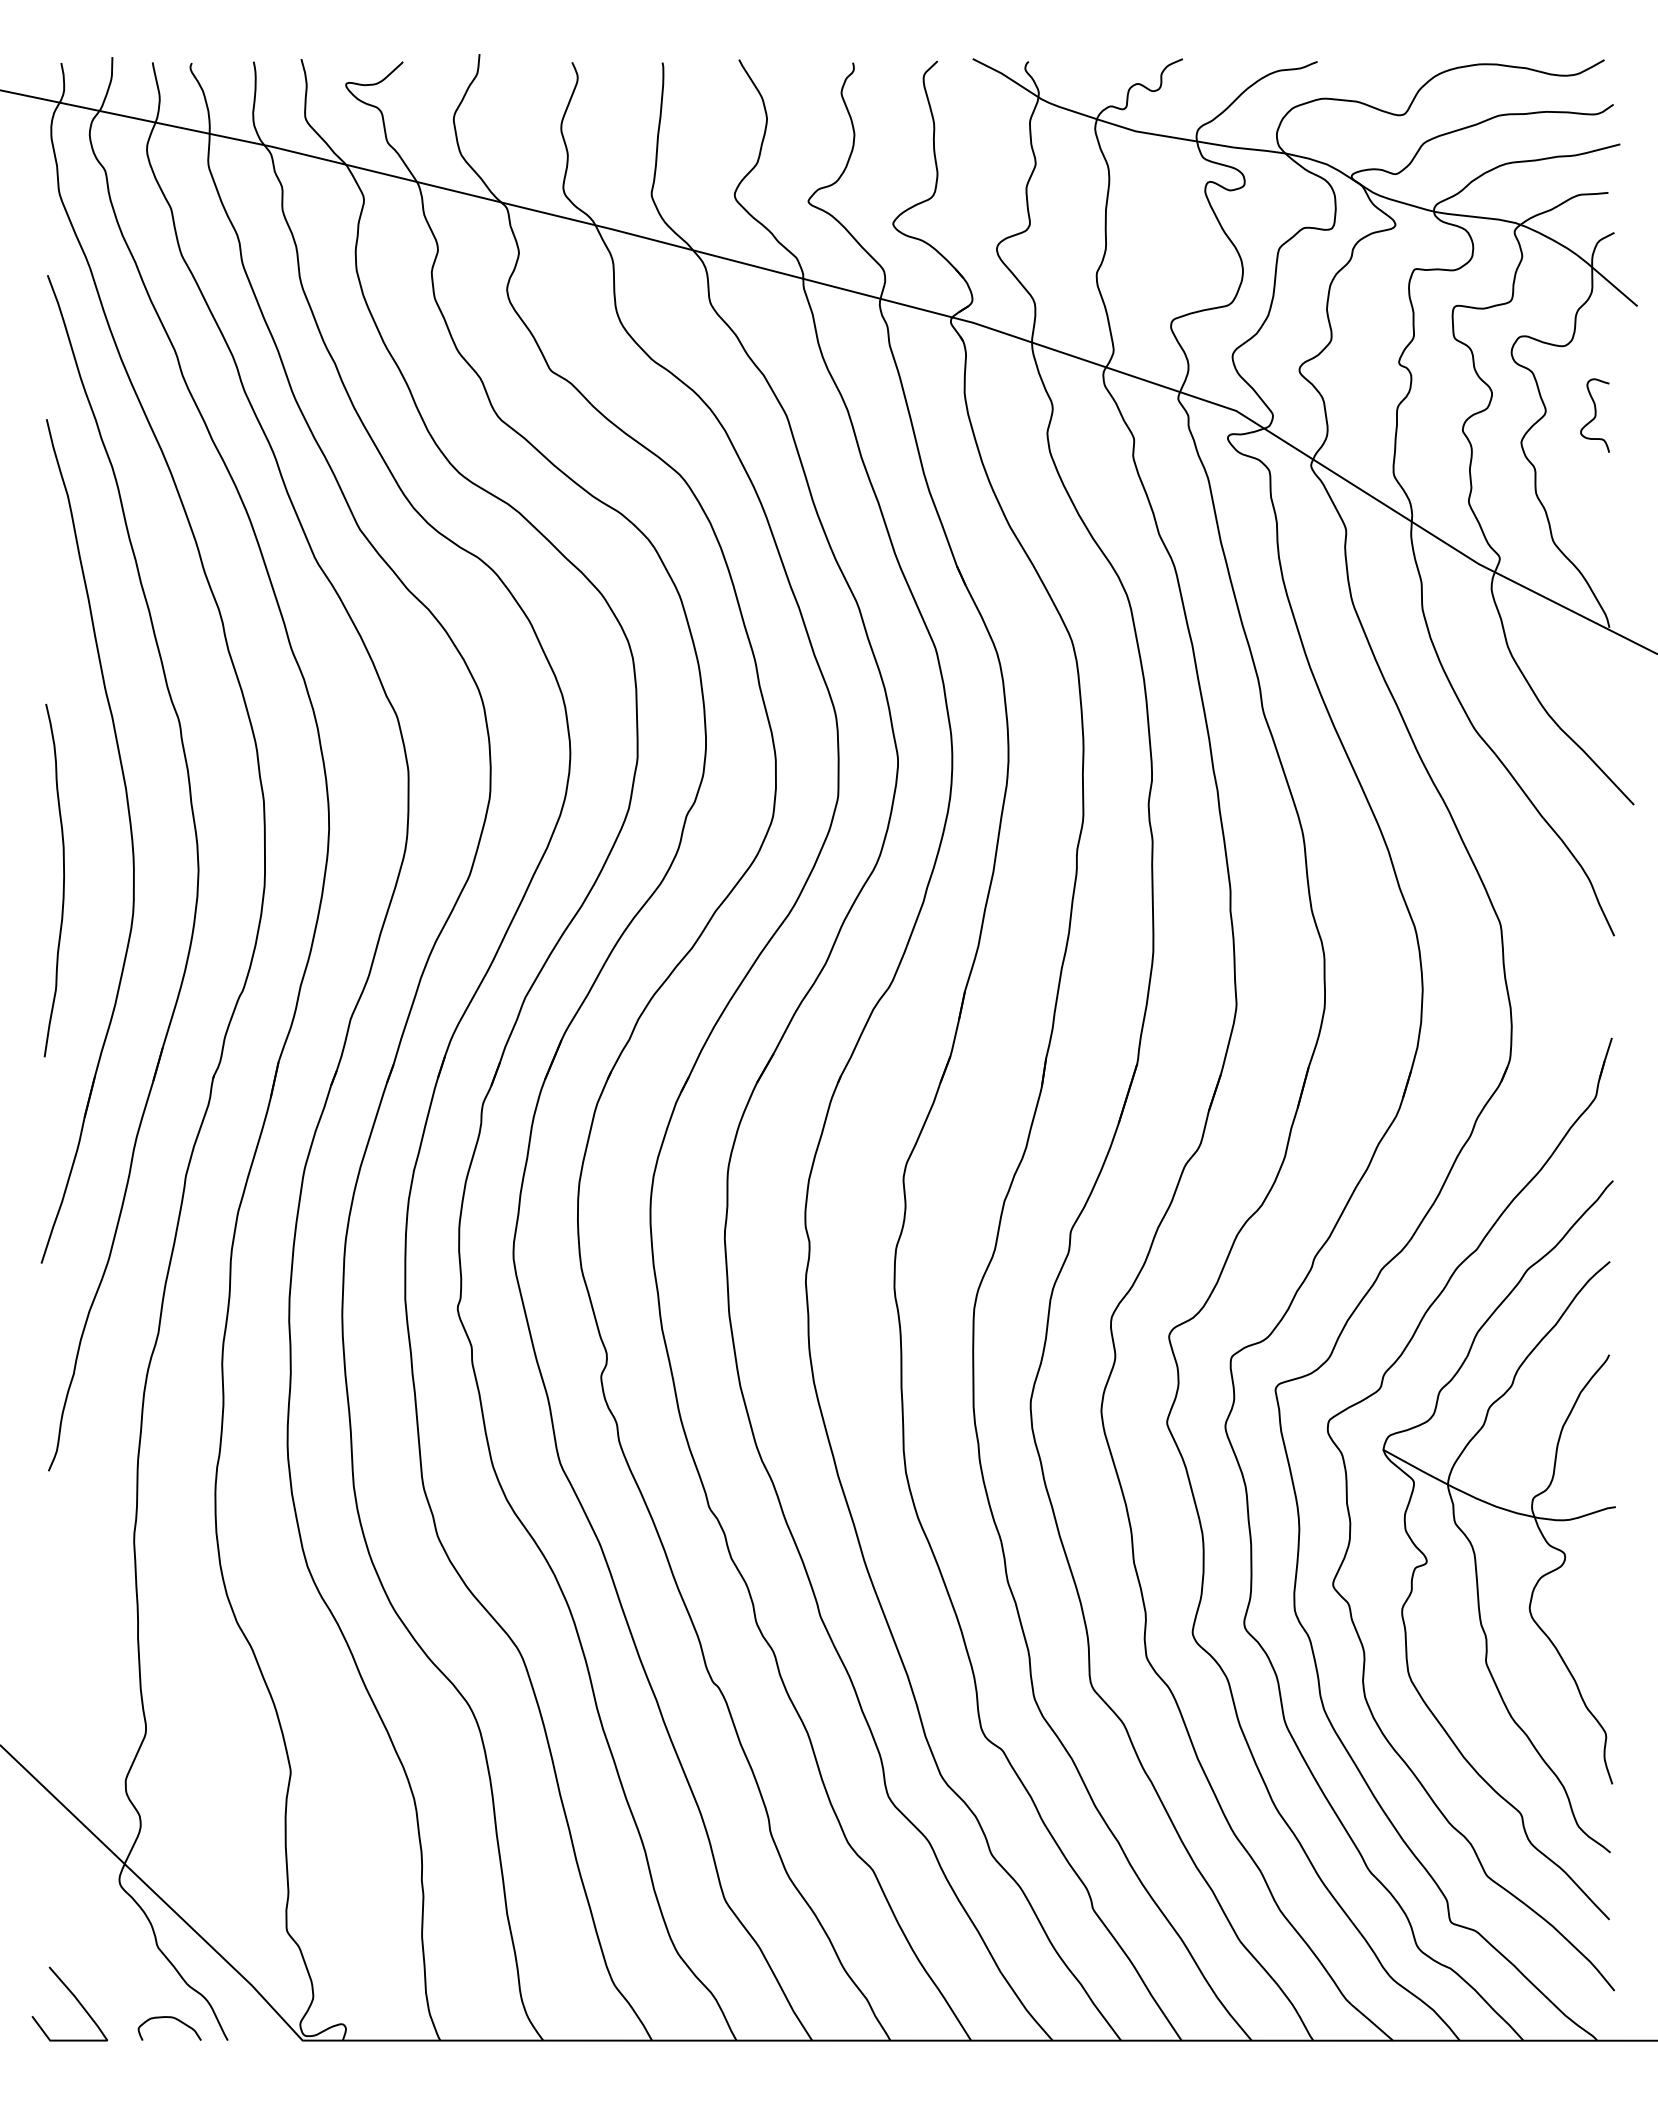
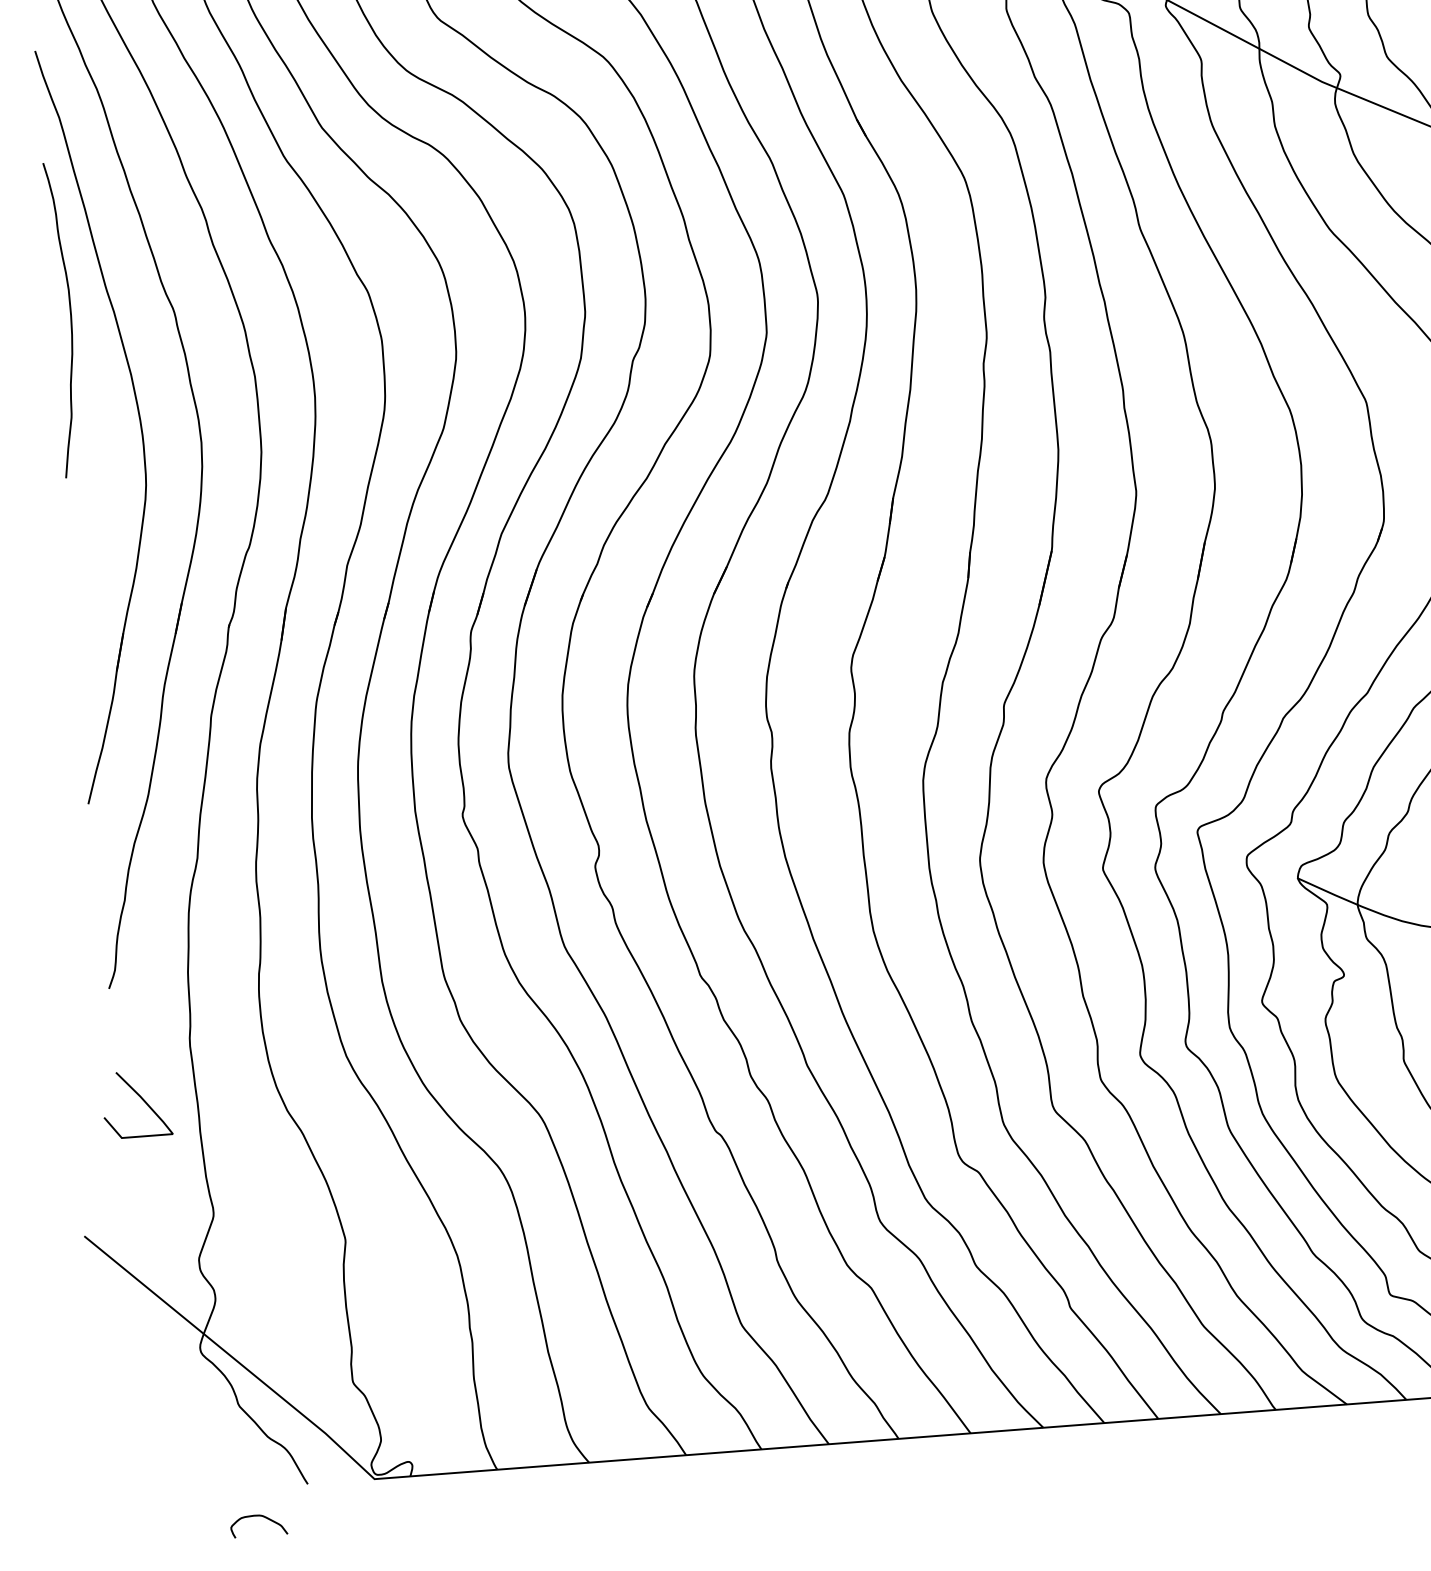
curve: (63, 880) -> (70, 319), moved
curve: (75, 1999) -> (141, 1099), moved
curve: (169, 2018) -> (258, 1516), moved

